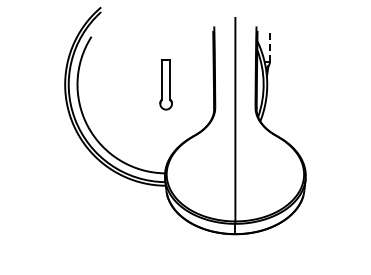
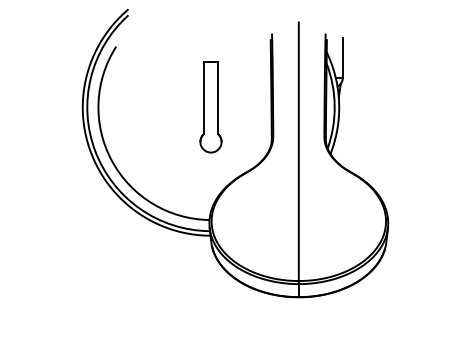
line: (269, 45) -> (342, 57), dashed -> solid
part: (165, 84) -> (210, 107), size x1.43

